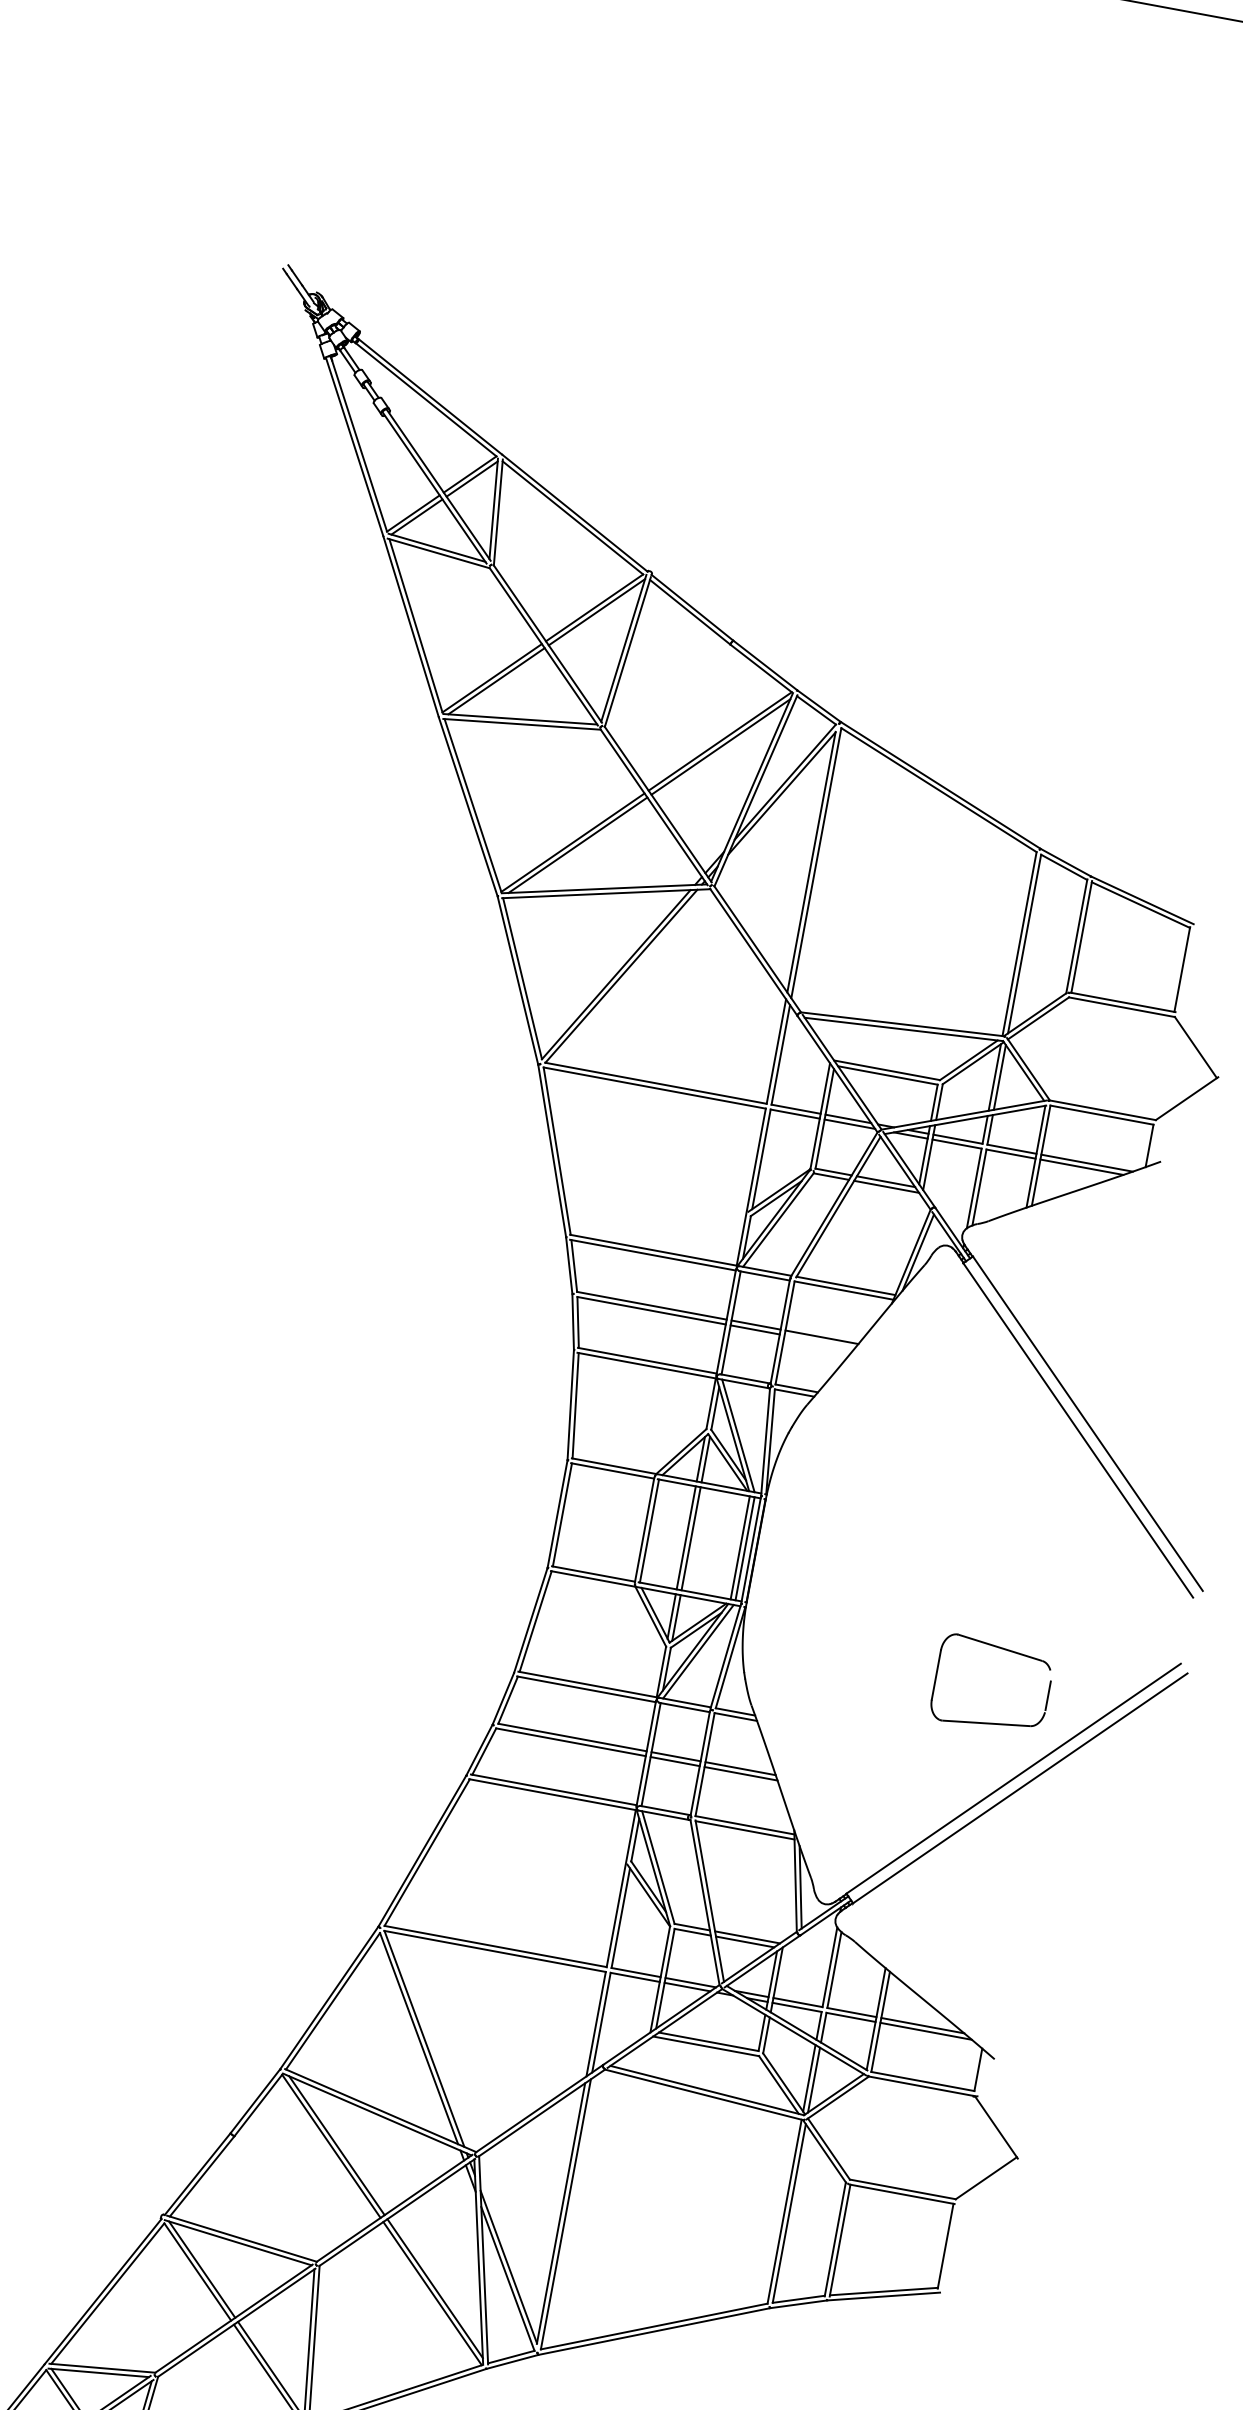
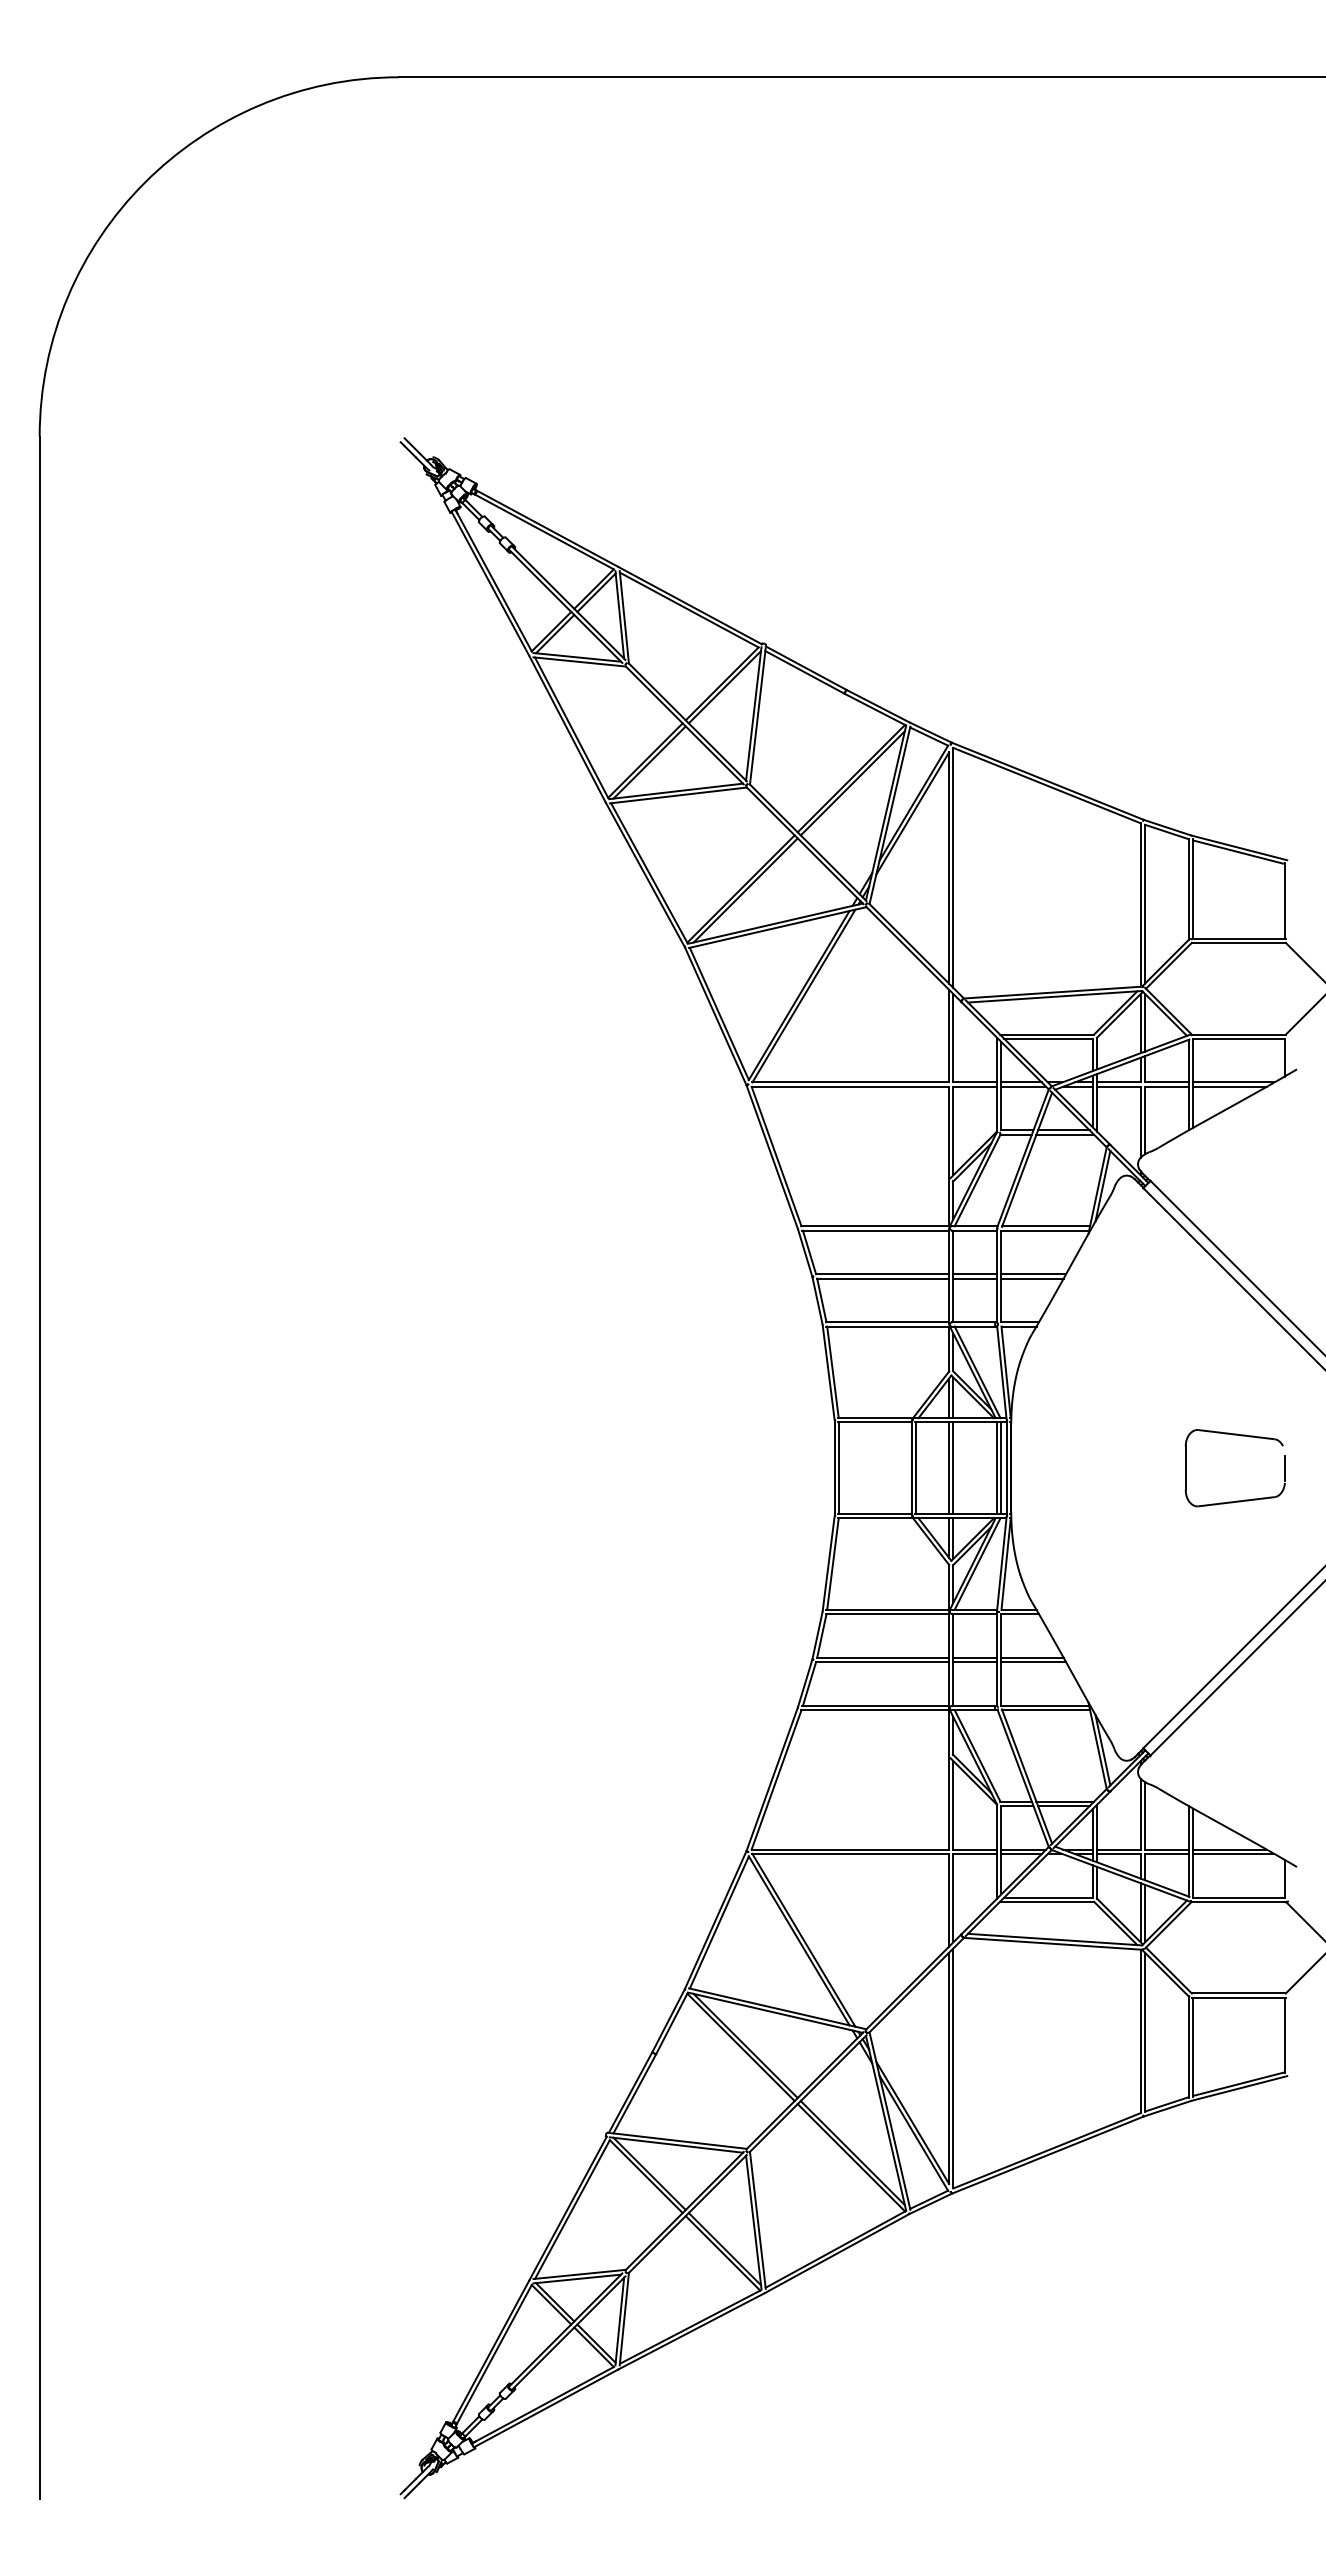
line: (819, 1341) -> (1032, 1278), added
part: (986, 1721) -> (1236, 1500), moved

